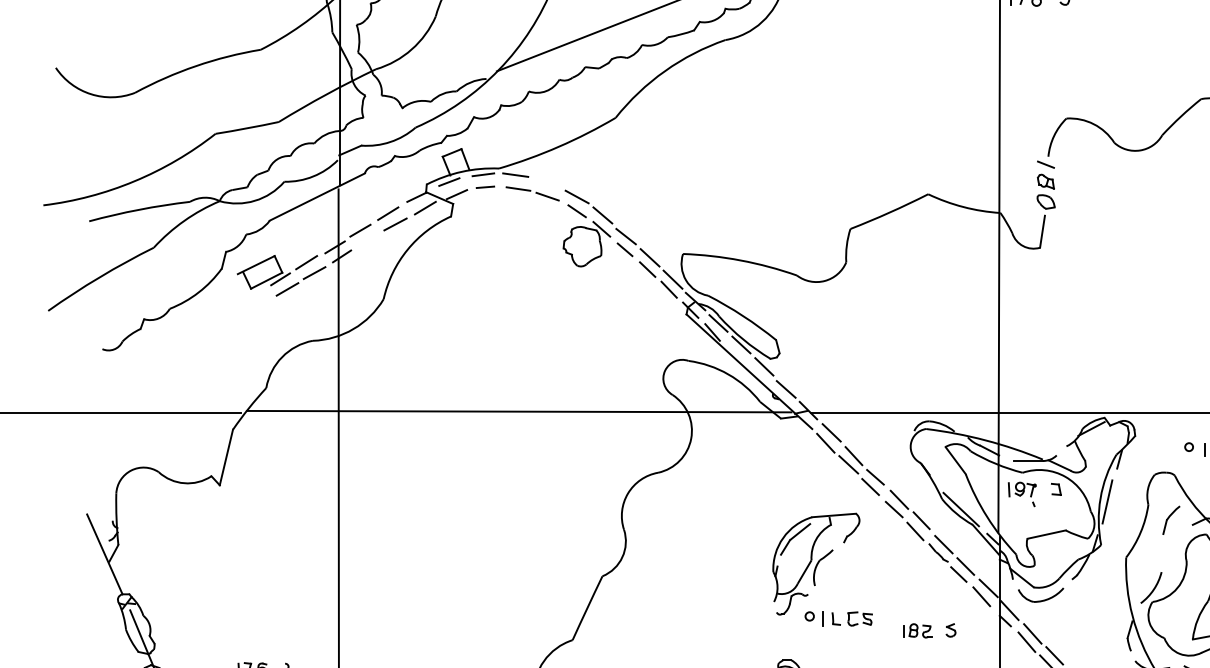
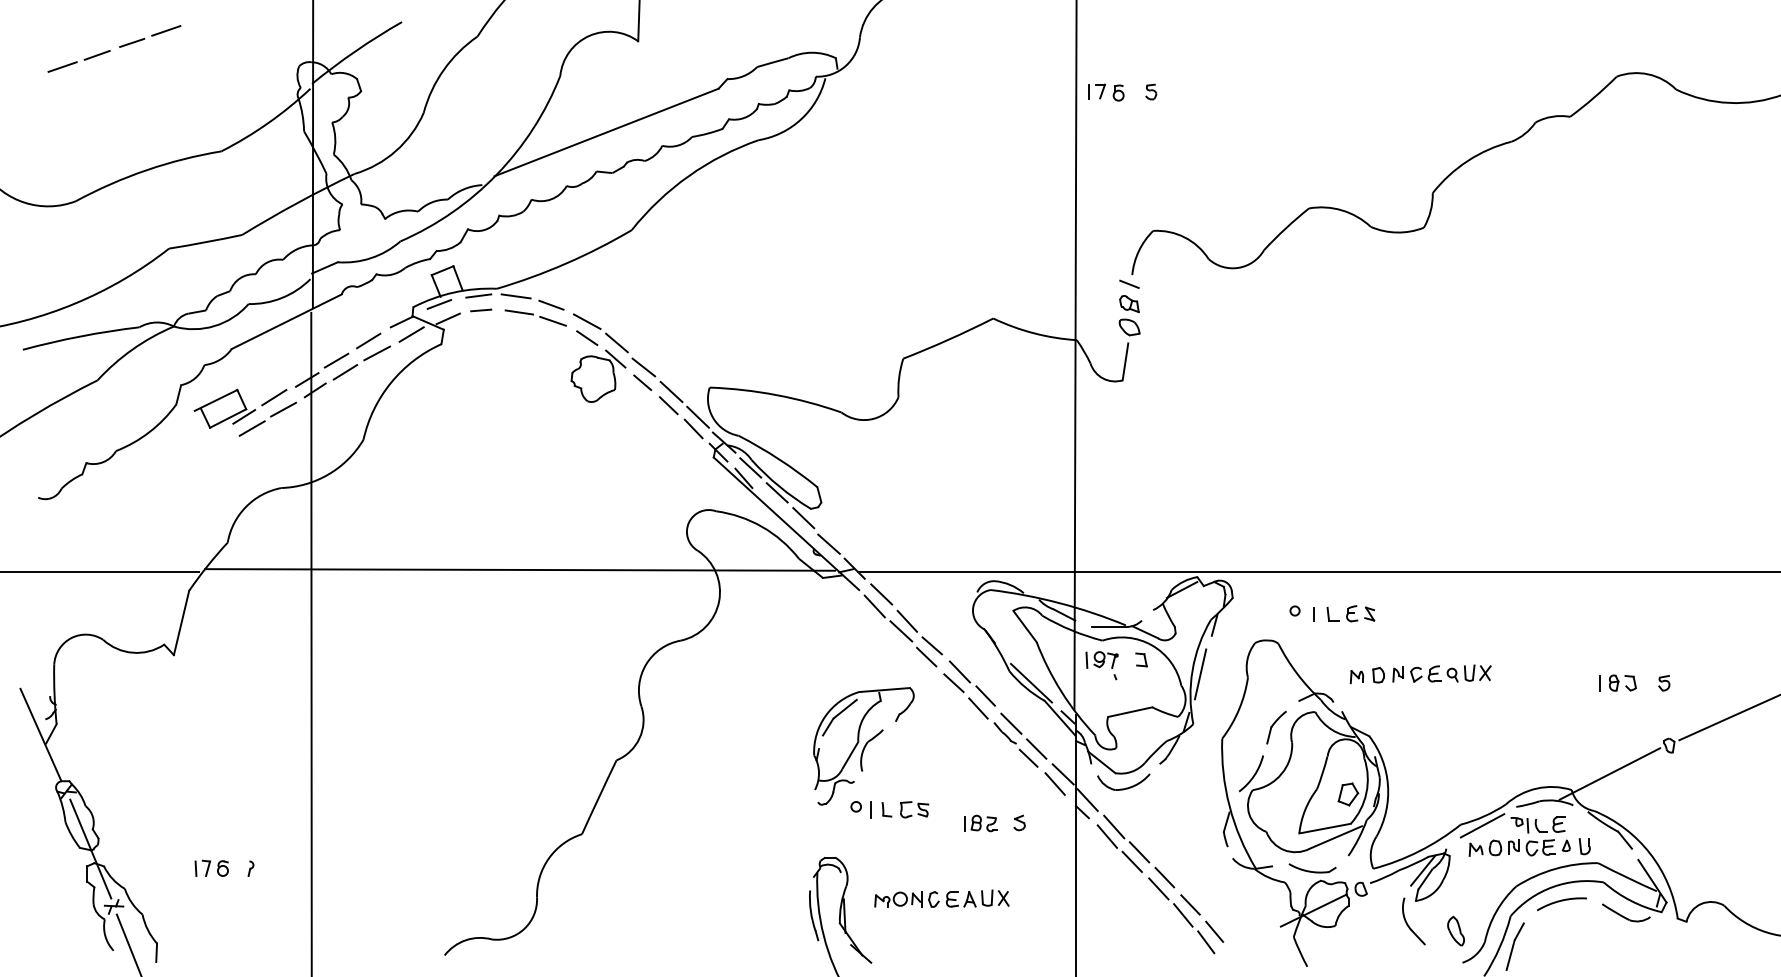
line: (546, 182) -> (551, 304), added
line: (368, 240) -> (345, 372), added
part: (1171, 520) -> (1276, 727), moved

